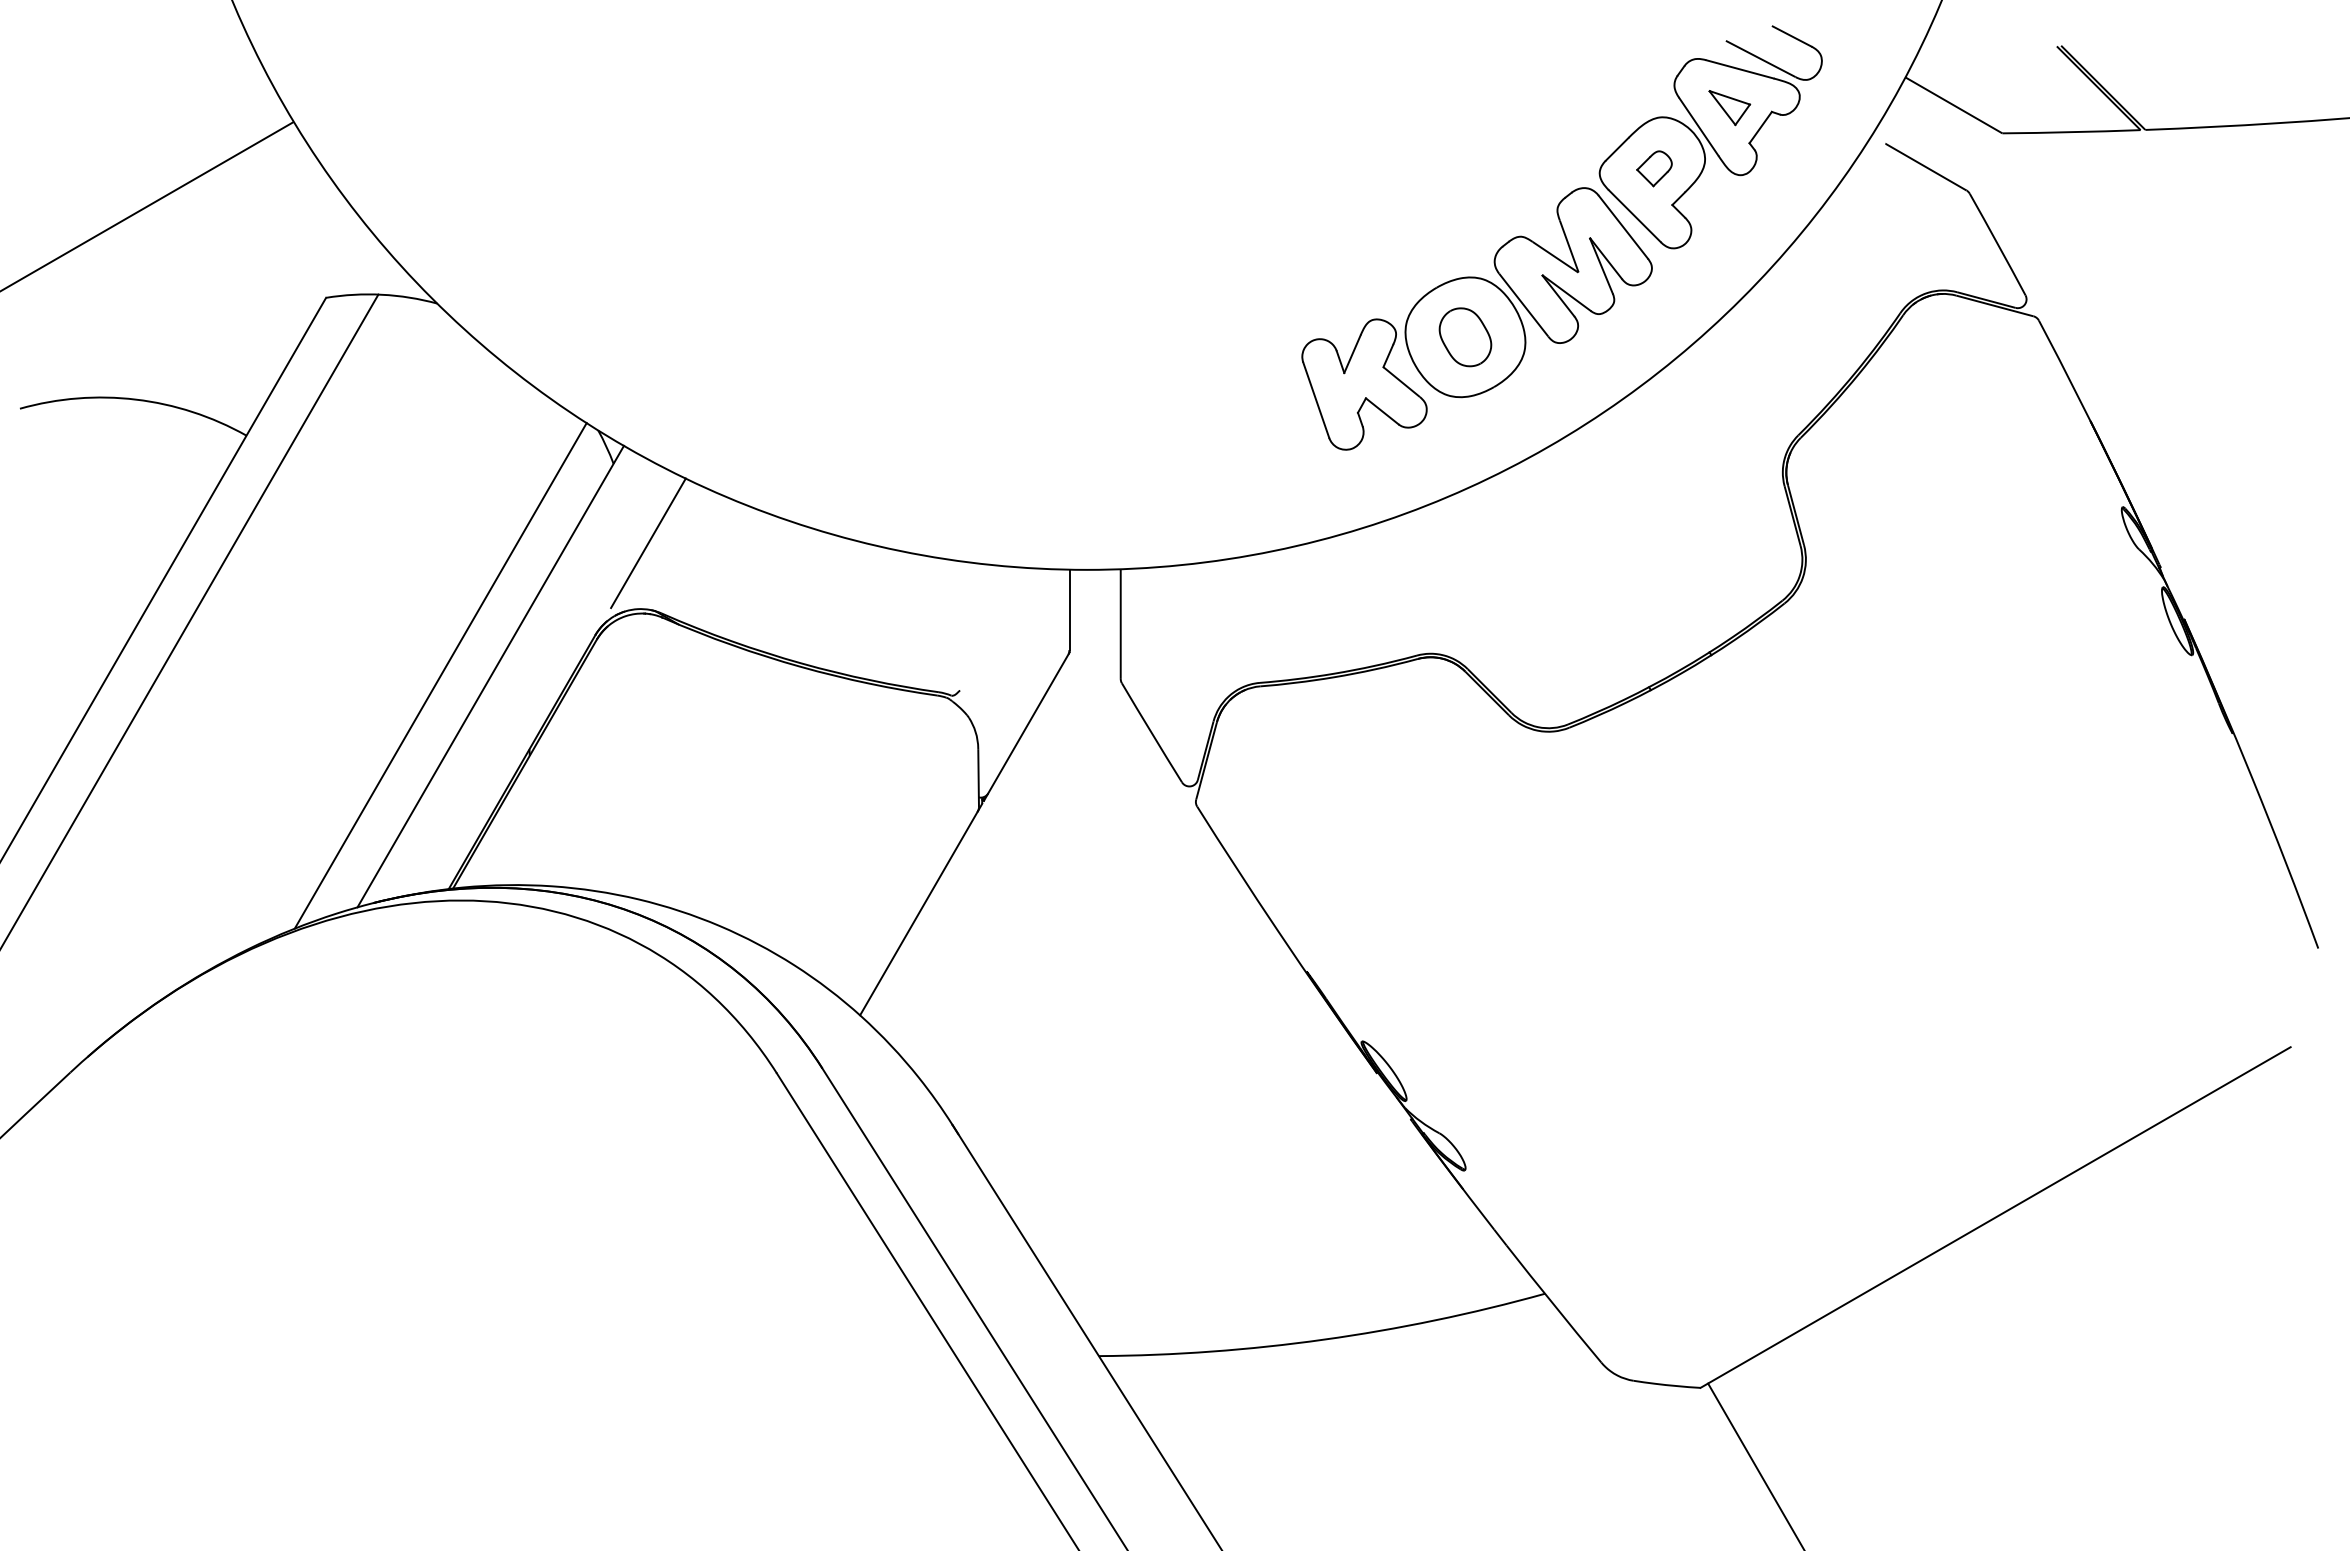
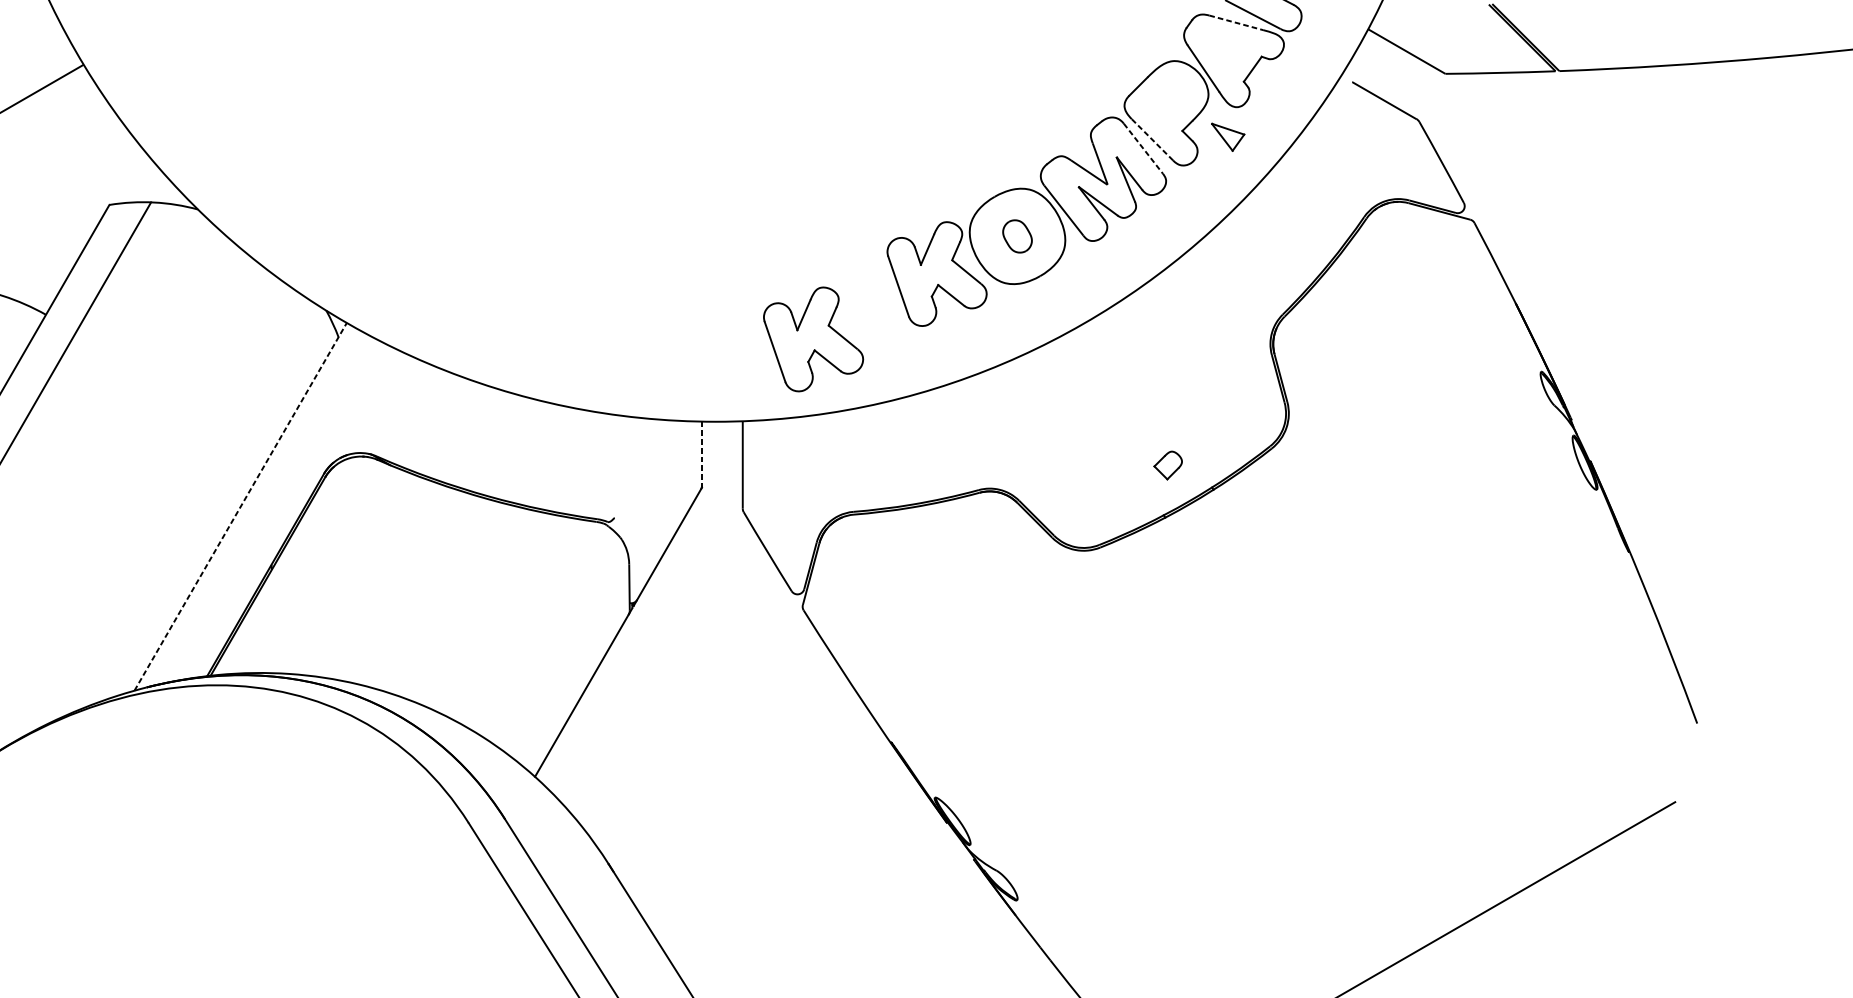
line: (1739, 69) -> (1235, 22), solid -> dashed
part: (1729, 108) -> (1227, 137), moved
part: (1654, 168) -> (1168, 465), moved
line: (1634, 216) -> (1152, 140), solid -> dashed
line: (1623, 227) -> (1143, 148), solid -> dashed
part: (1465, 337) -> (1017, 236), size x0.7
part: (1209, 466) -> (813, 339), added
line: (648, 543) -> (366, 400), removed
line: (1069, 610) -> (701, 454), solid -> dashed
line: (440, 675) -> (200, 505), removed
line: (491, 676) -> (241, 506), solid -> dashed

